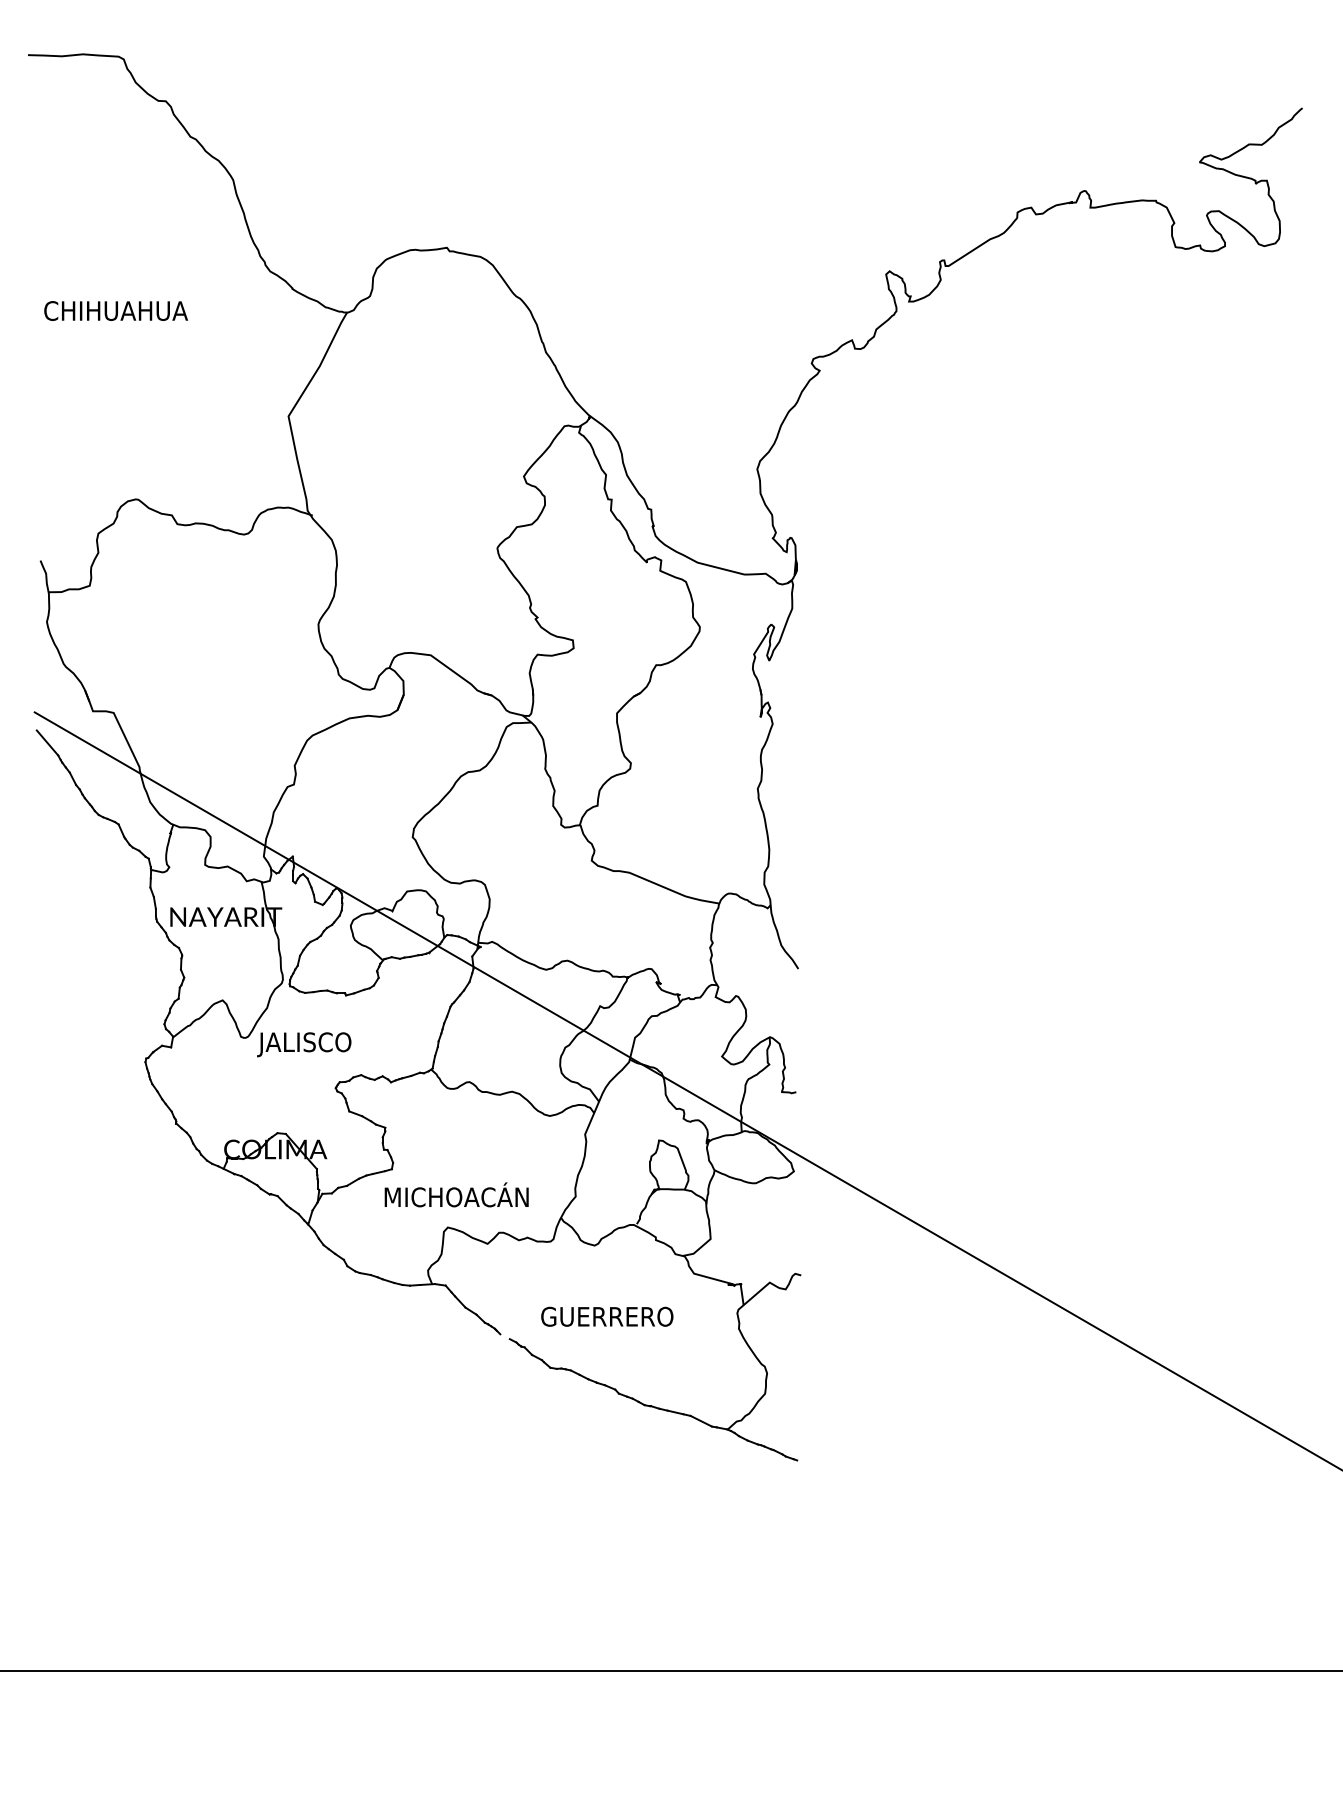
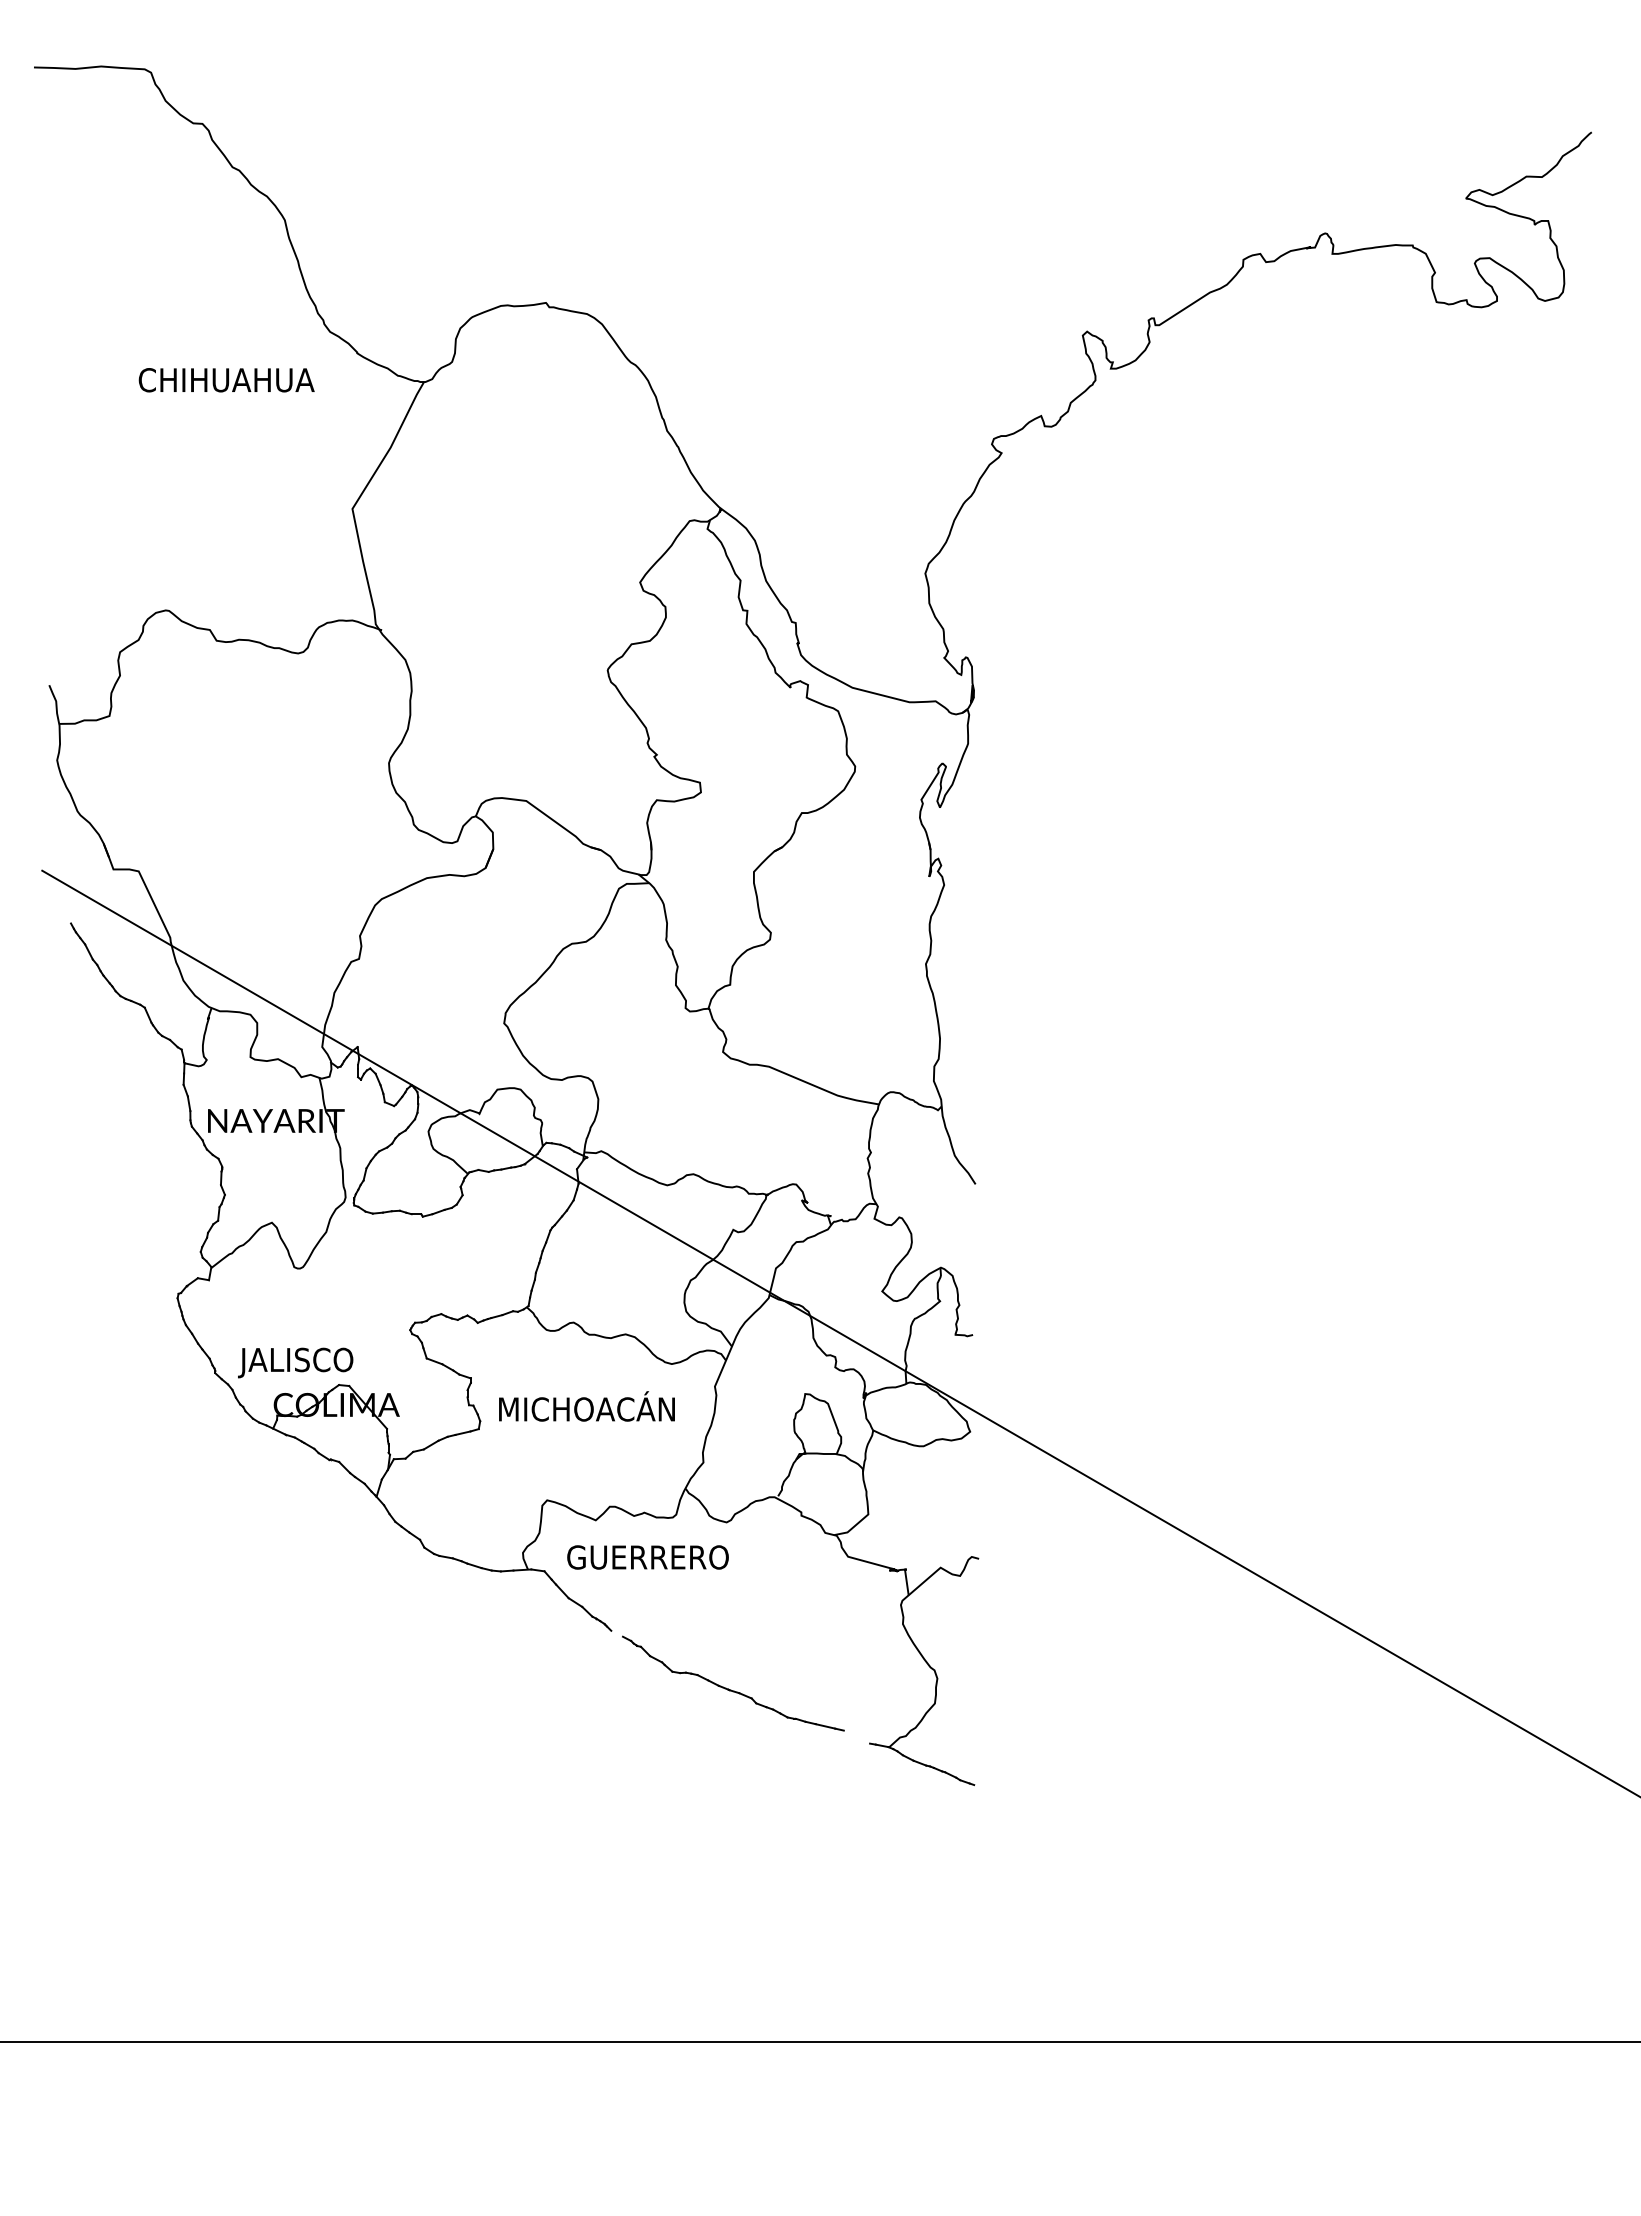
text: (115, 311) -> (226, 380), moved
line: (47, 742) -> (57, 907), removed
text: (304, 1044) -> (295, 1362), moved
text: (456, 1194) -> (586, 1406), moved
text: (606, 1316) -> (647, 1557), moved
line: (700, 1420) -> (856, 1736), removed

